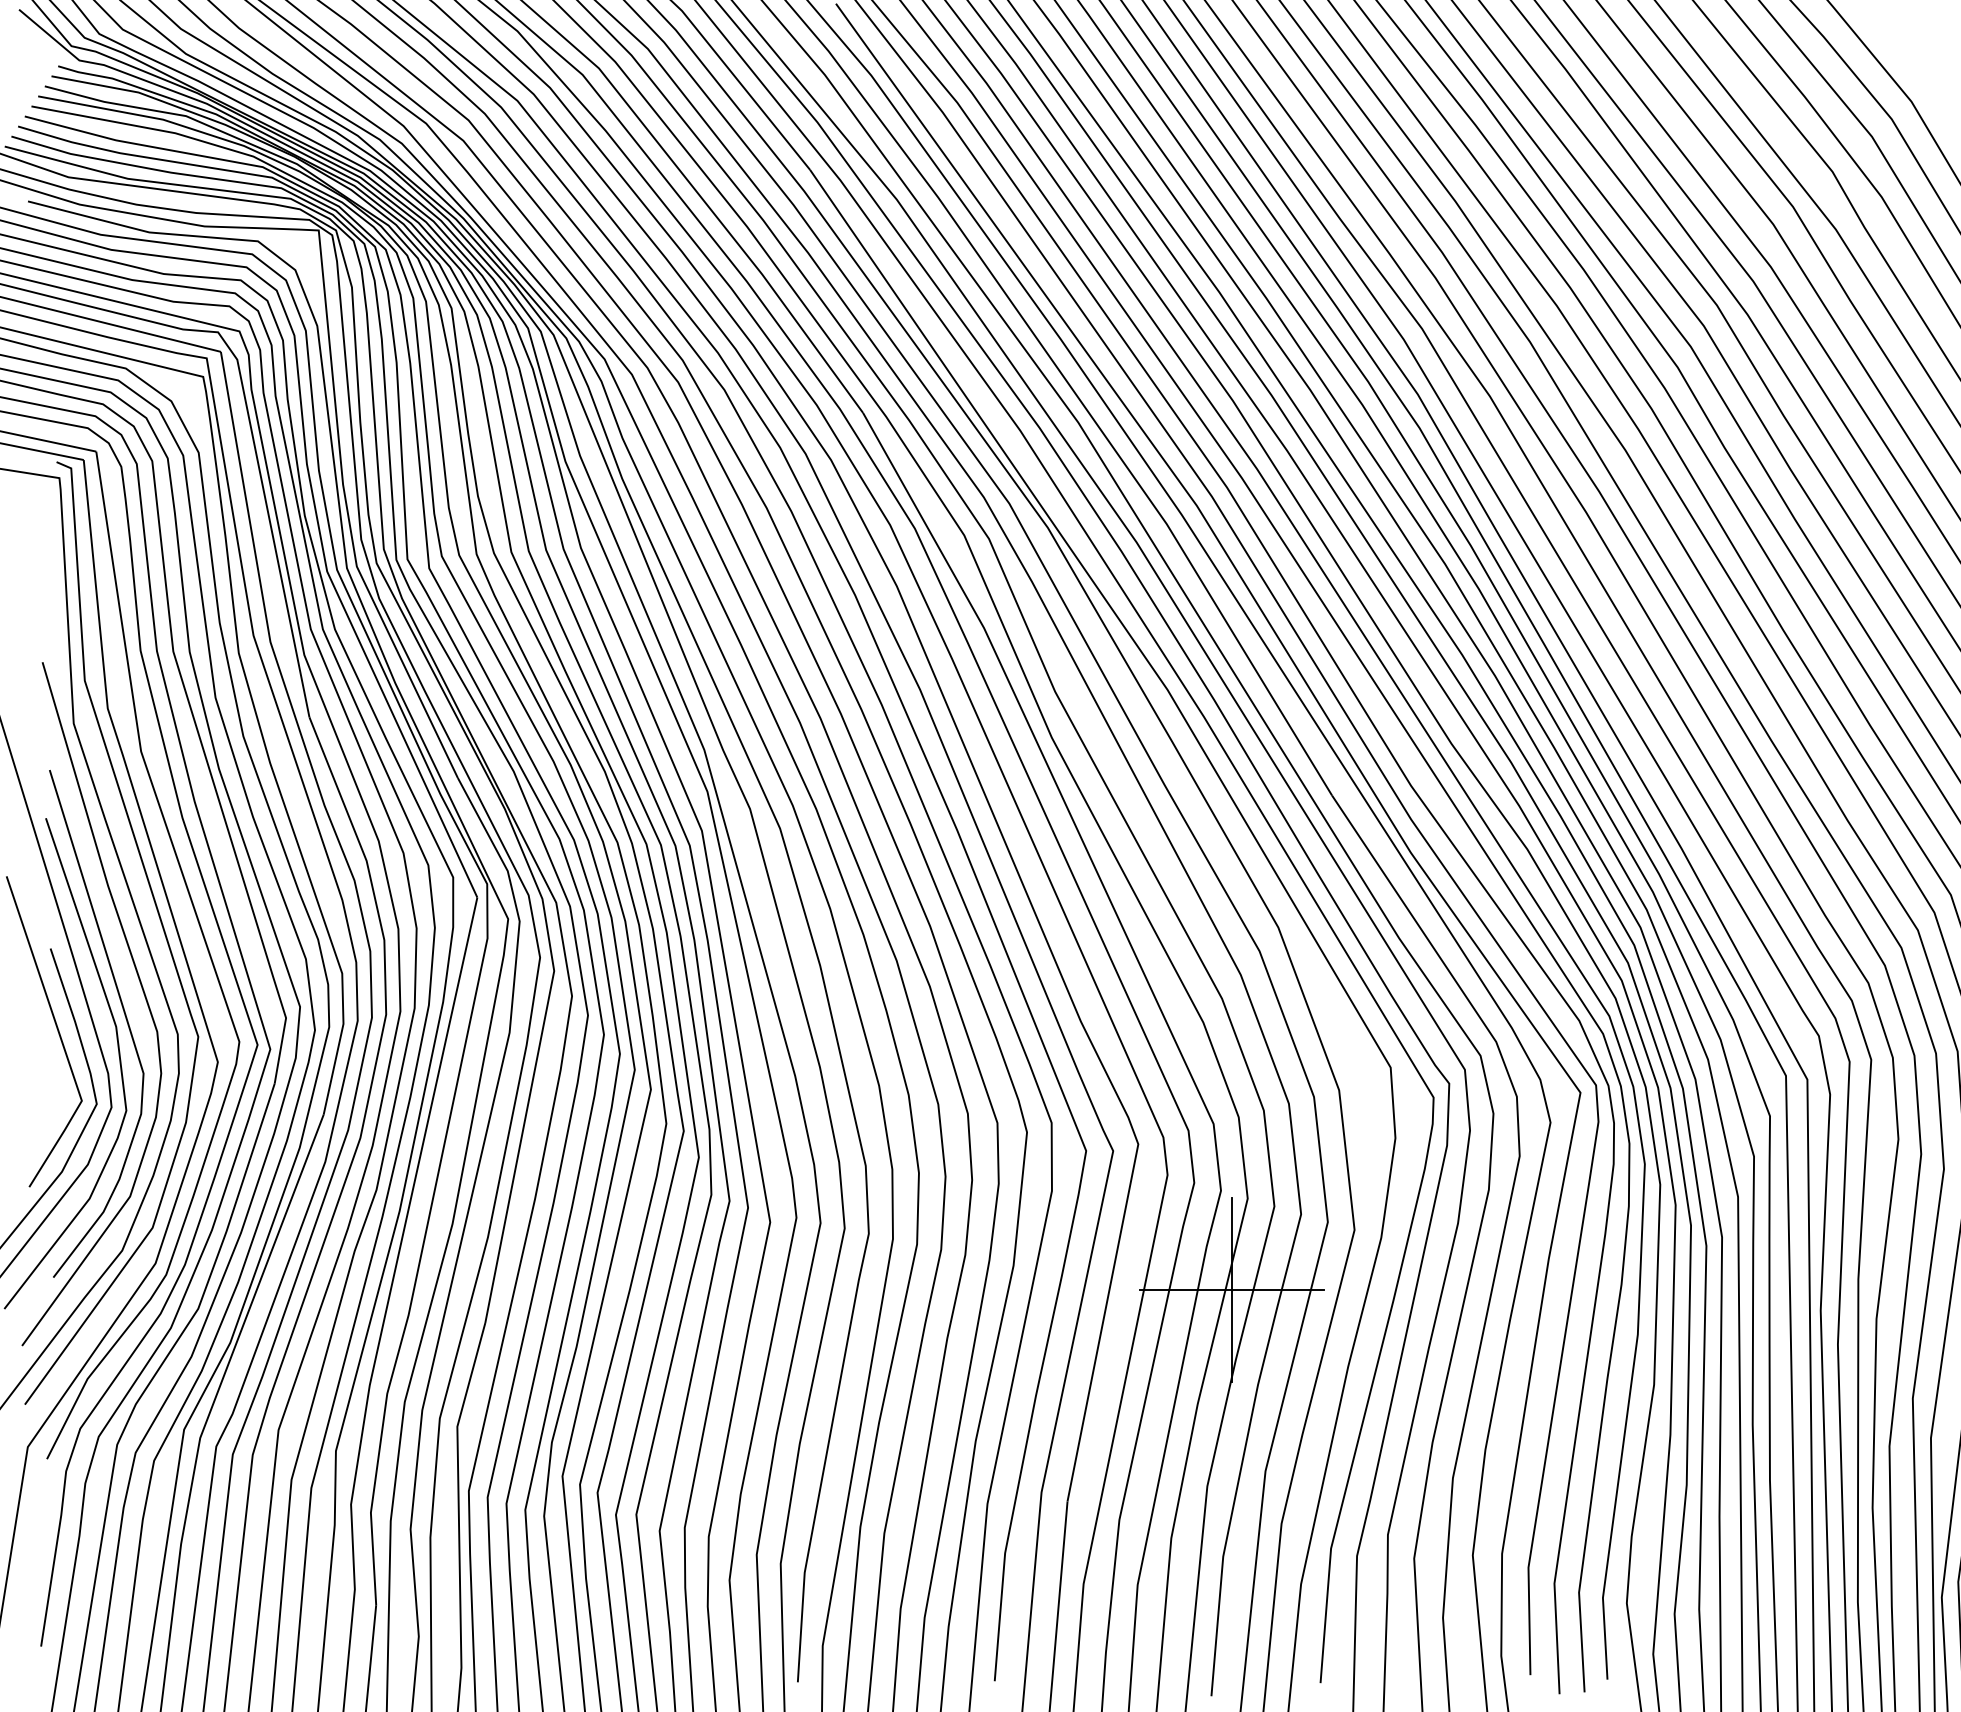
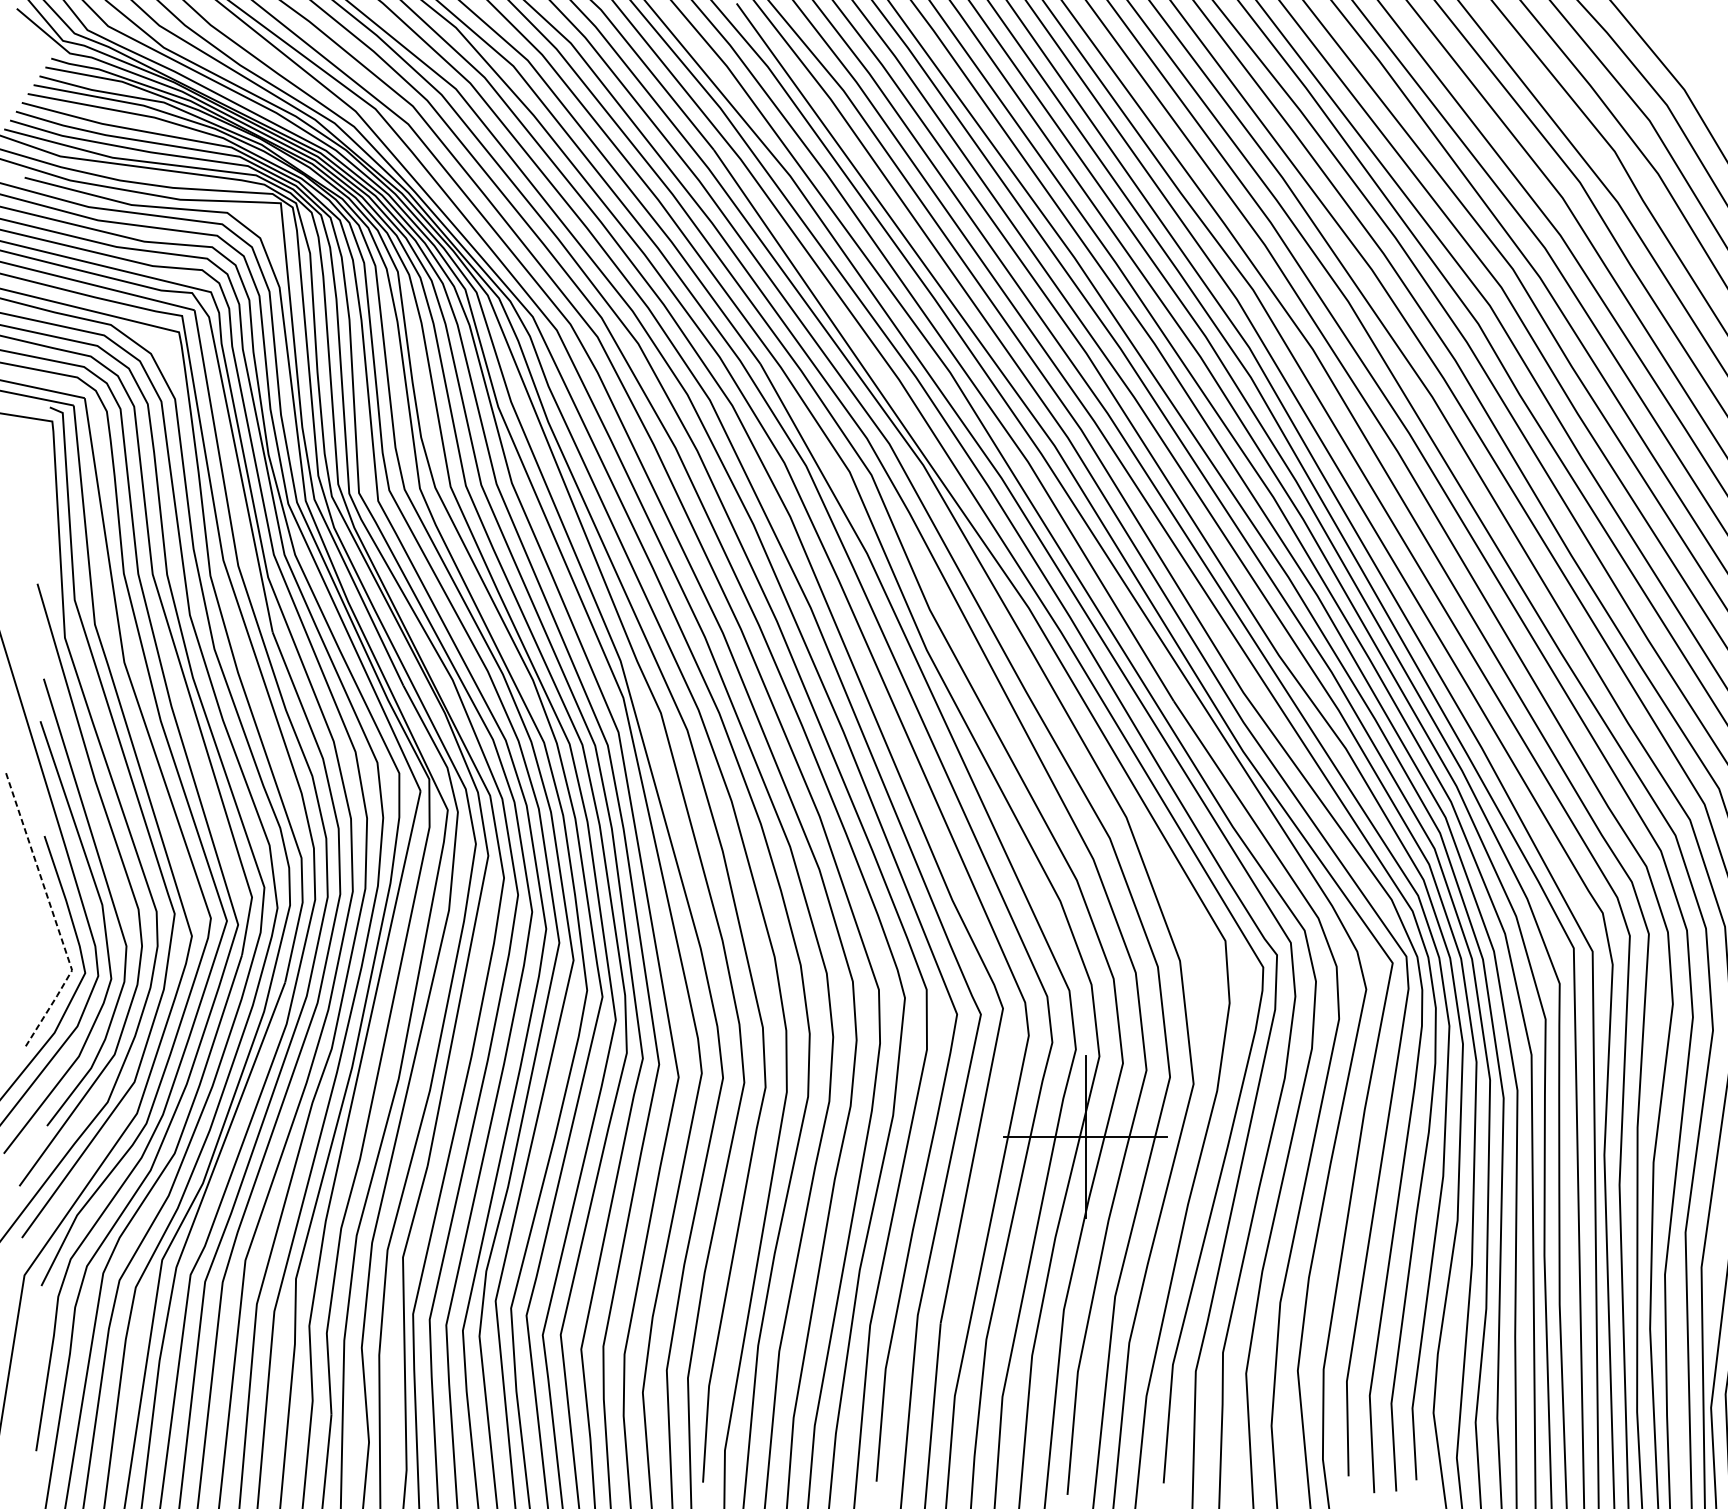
line: (60, 1037) -> (53, 914), solid -> dashed

